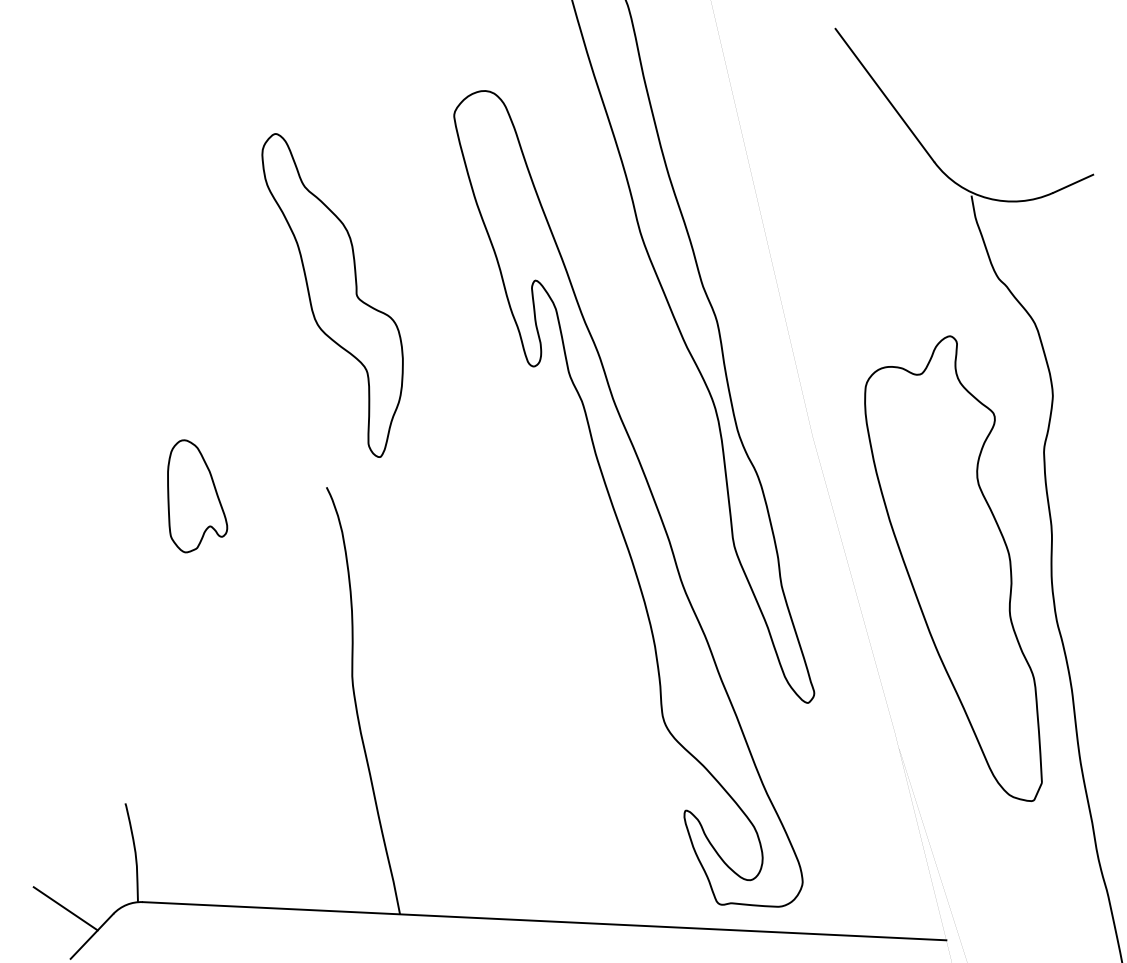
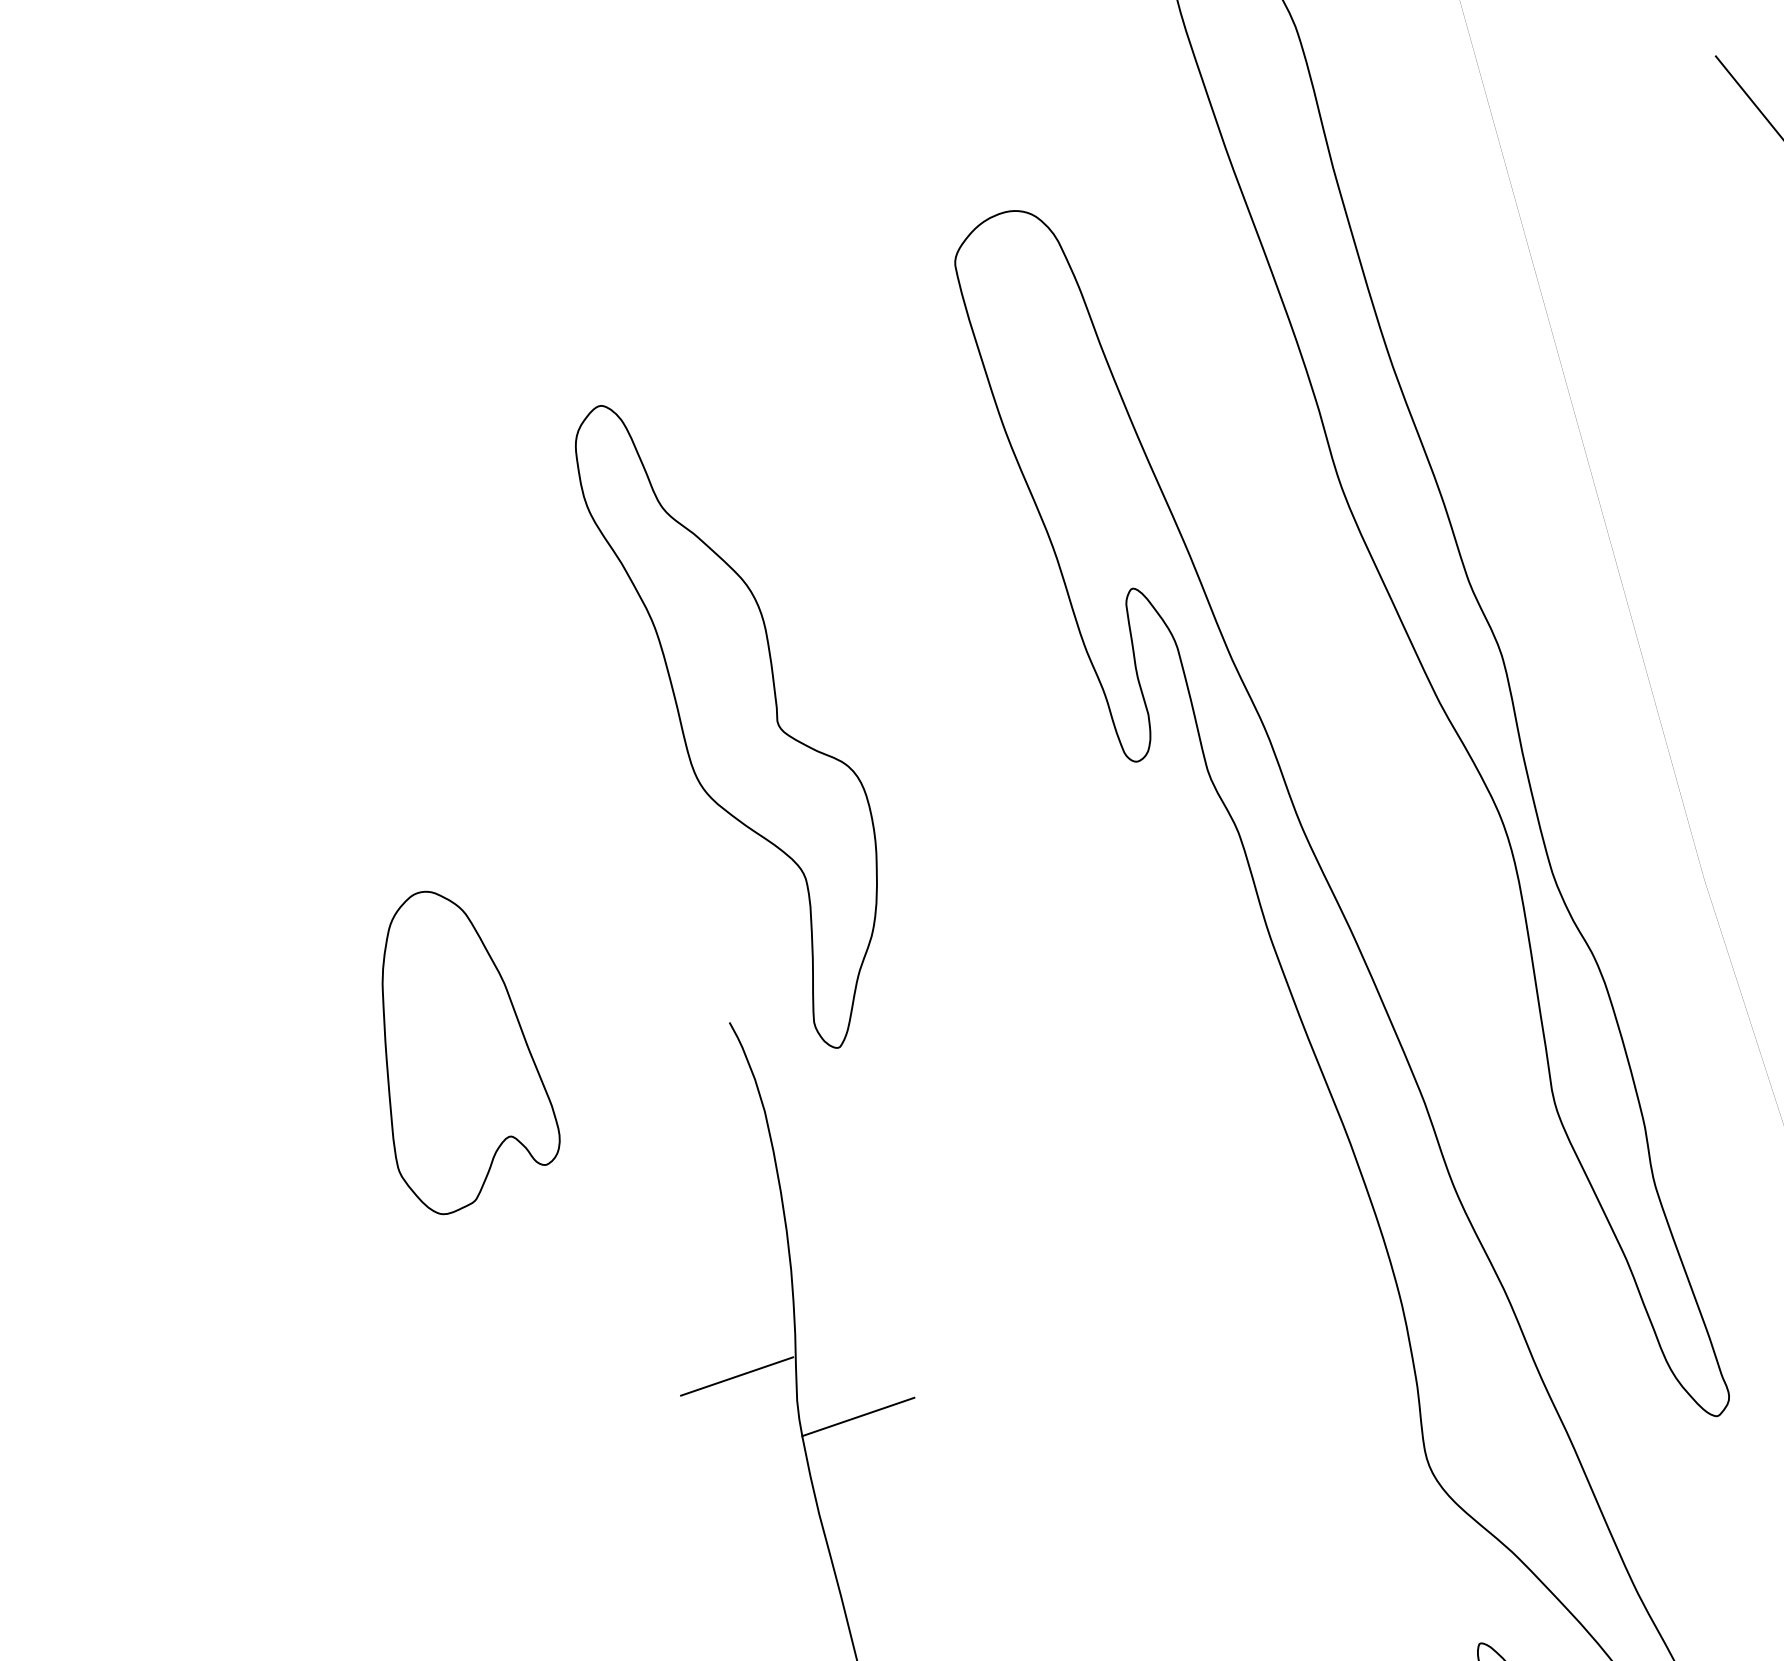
part: (332, 295) -> (728, 726), moved
part: (197, 496) -> (470, 1051), size x1.43
line: (322, 662) -> (736, 1375), added
line: (382, 685) -> (858, 1416), added

